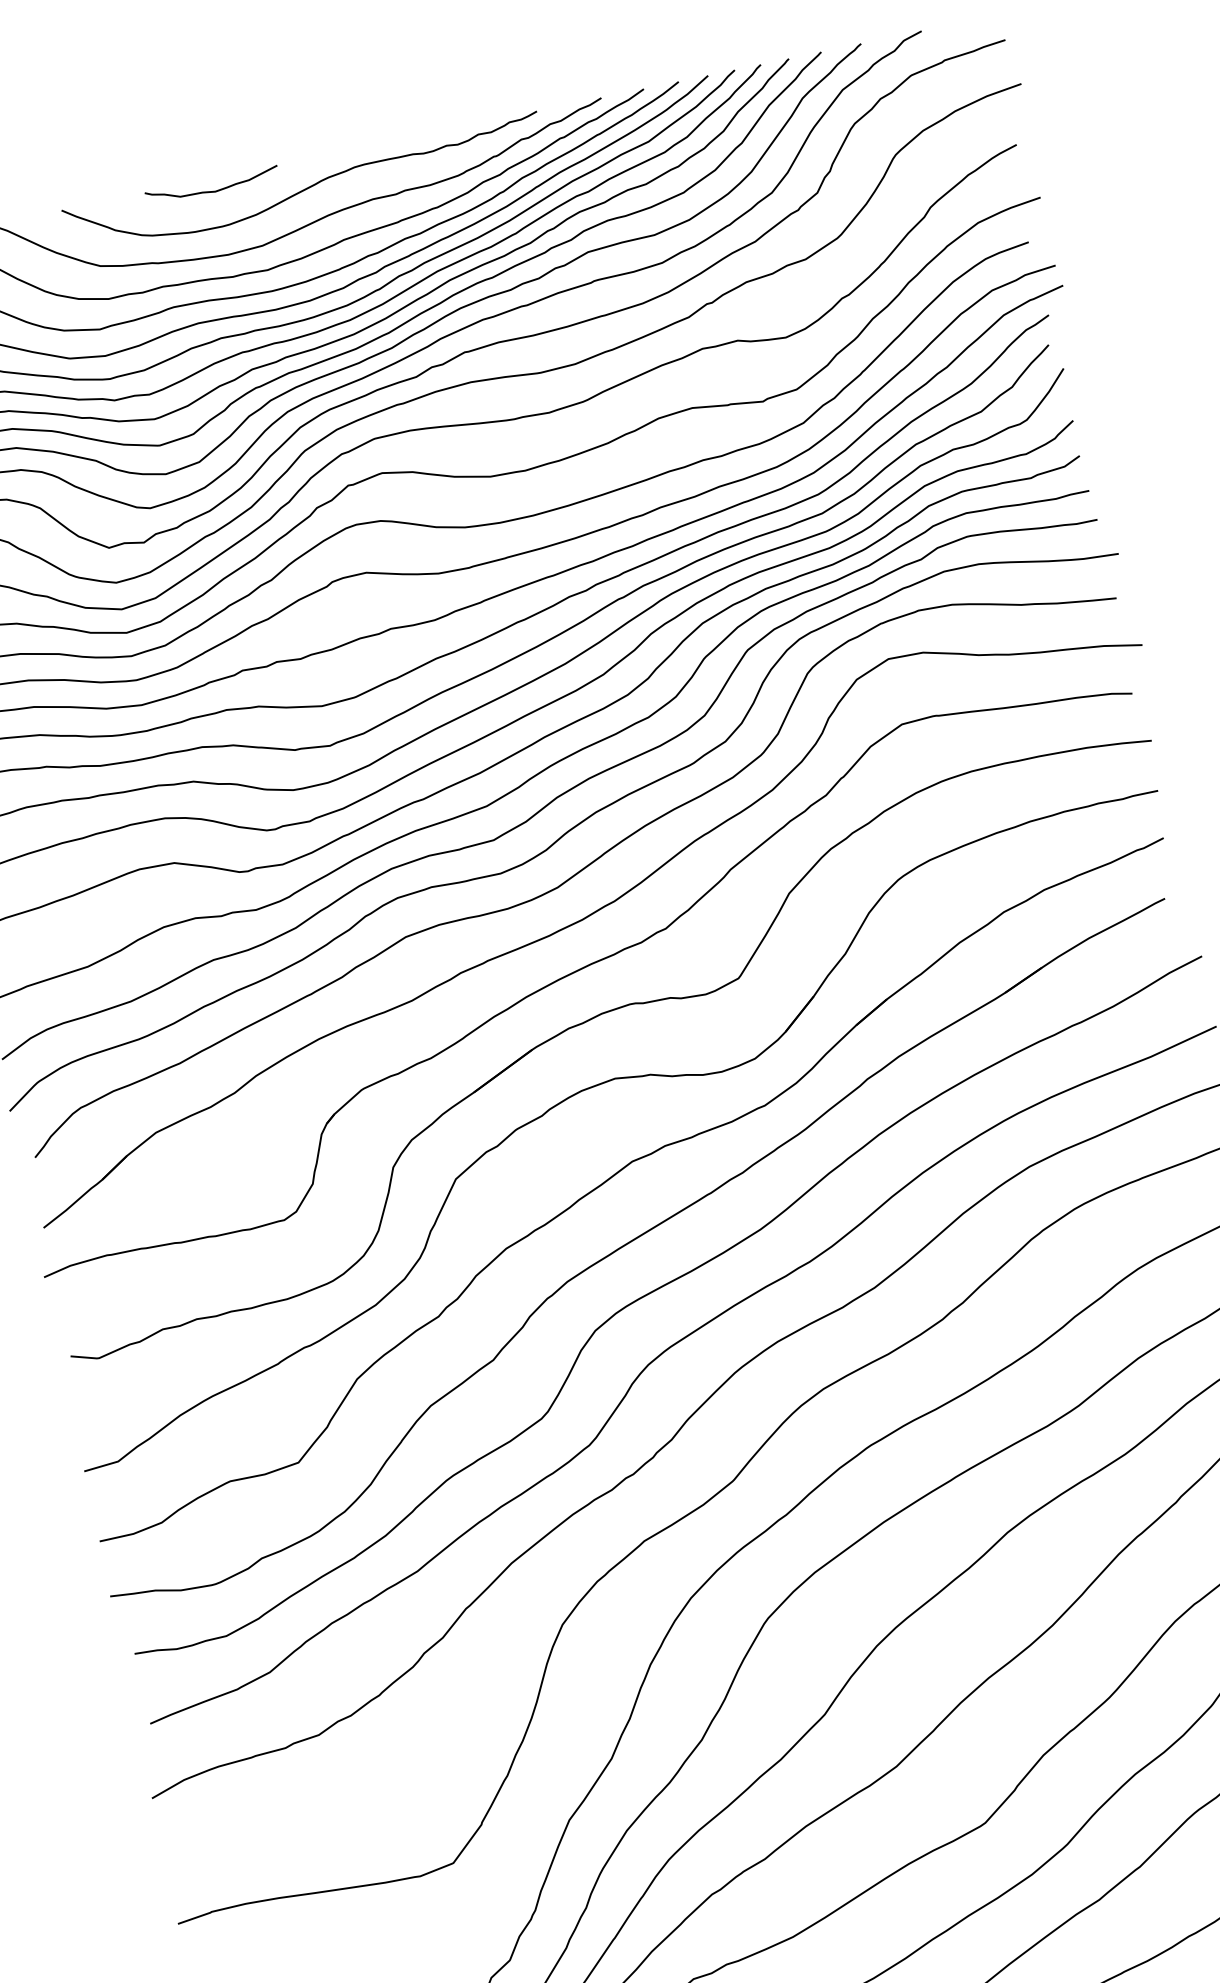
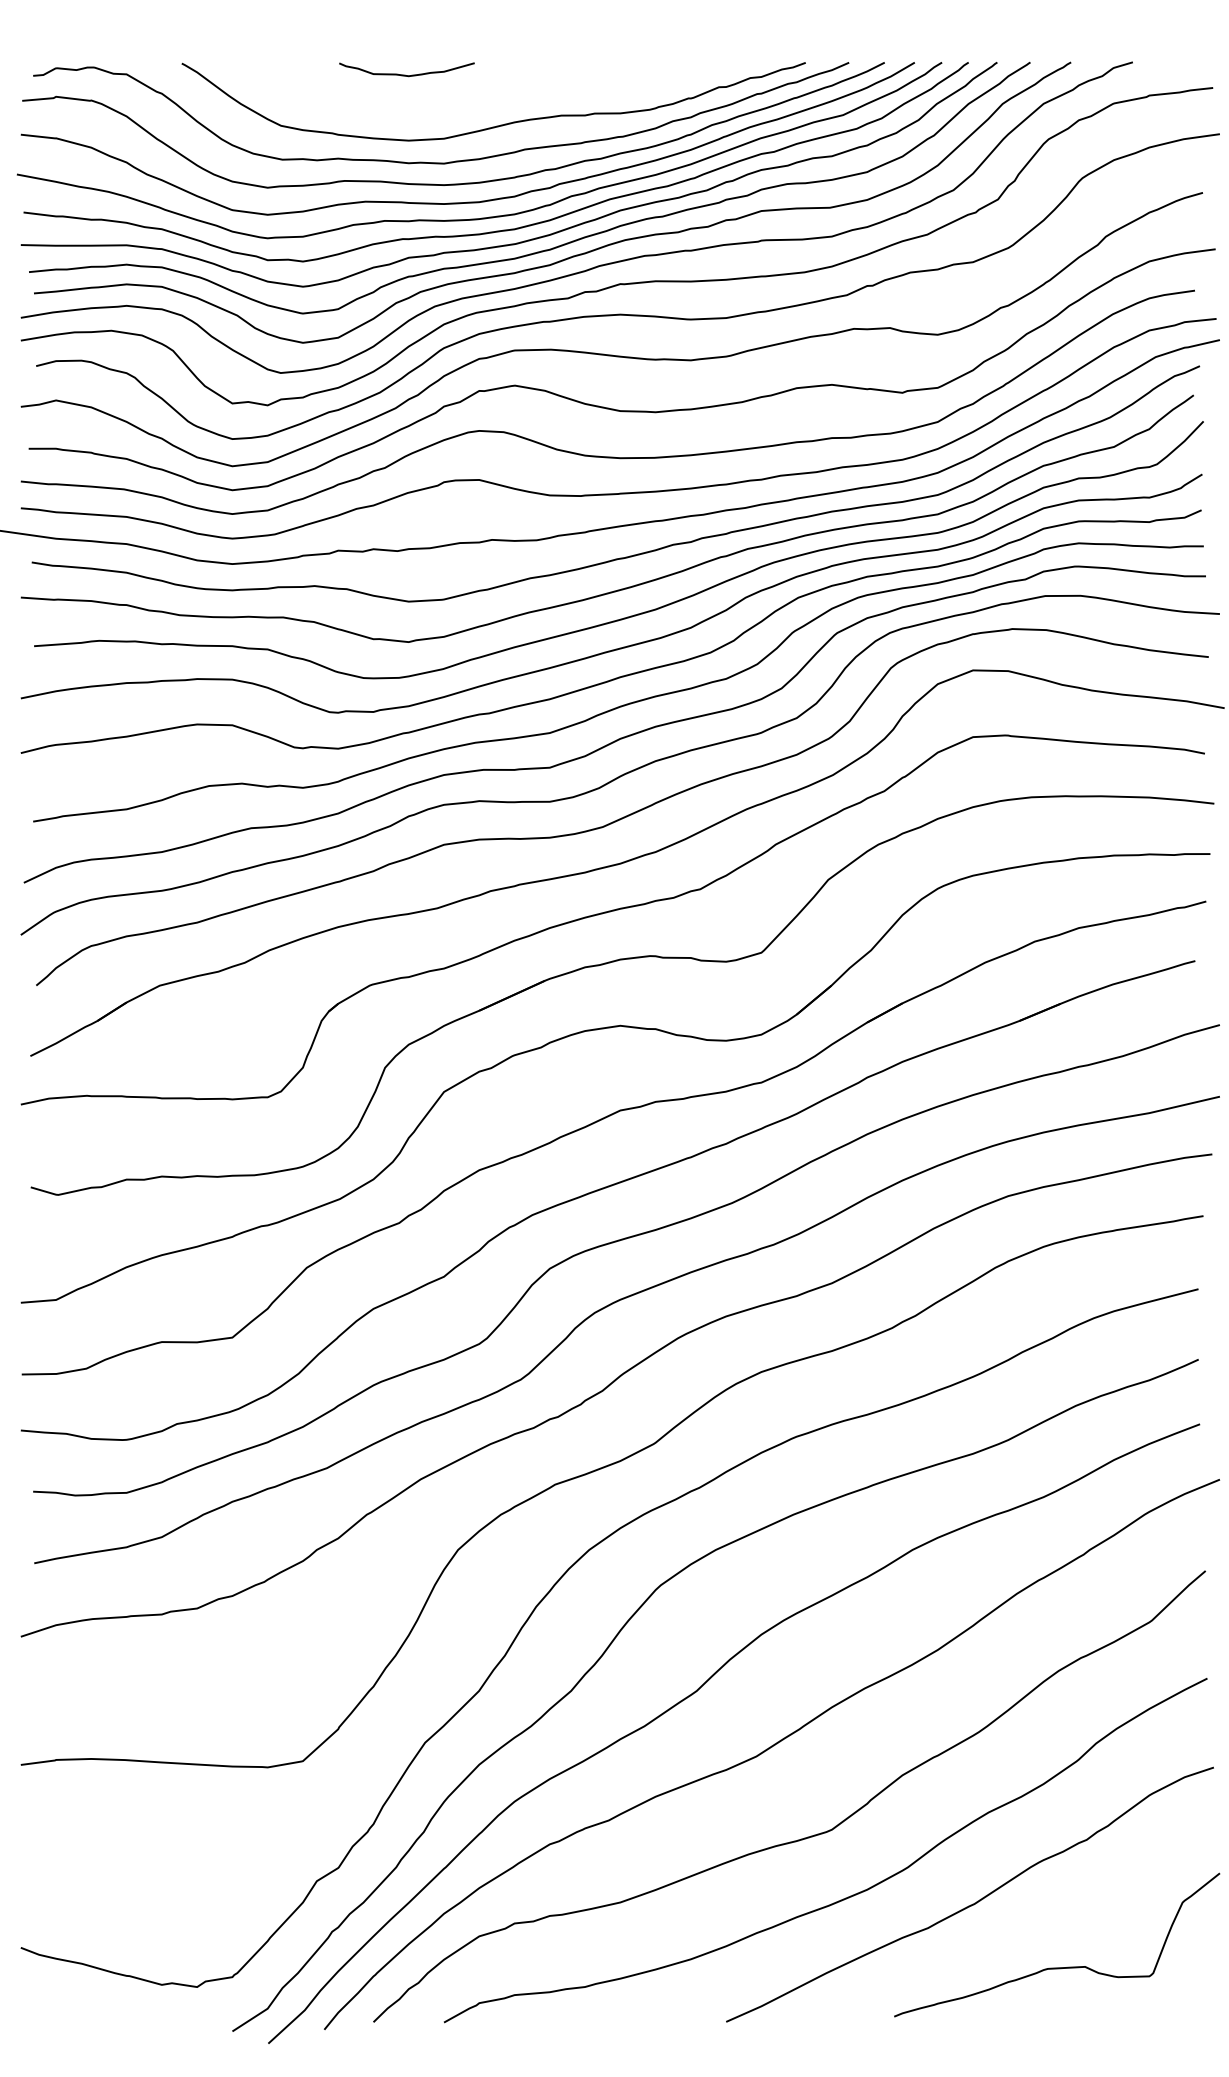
curve: (304, 188) -> (496, 91), removed

